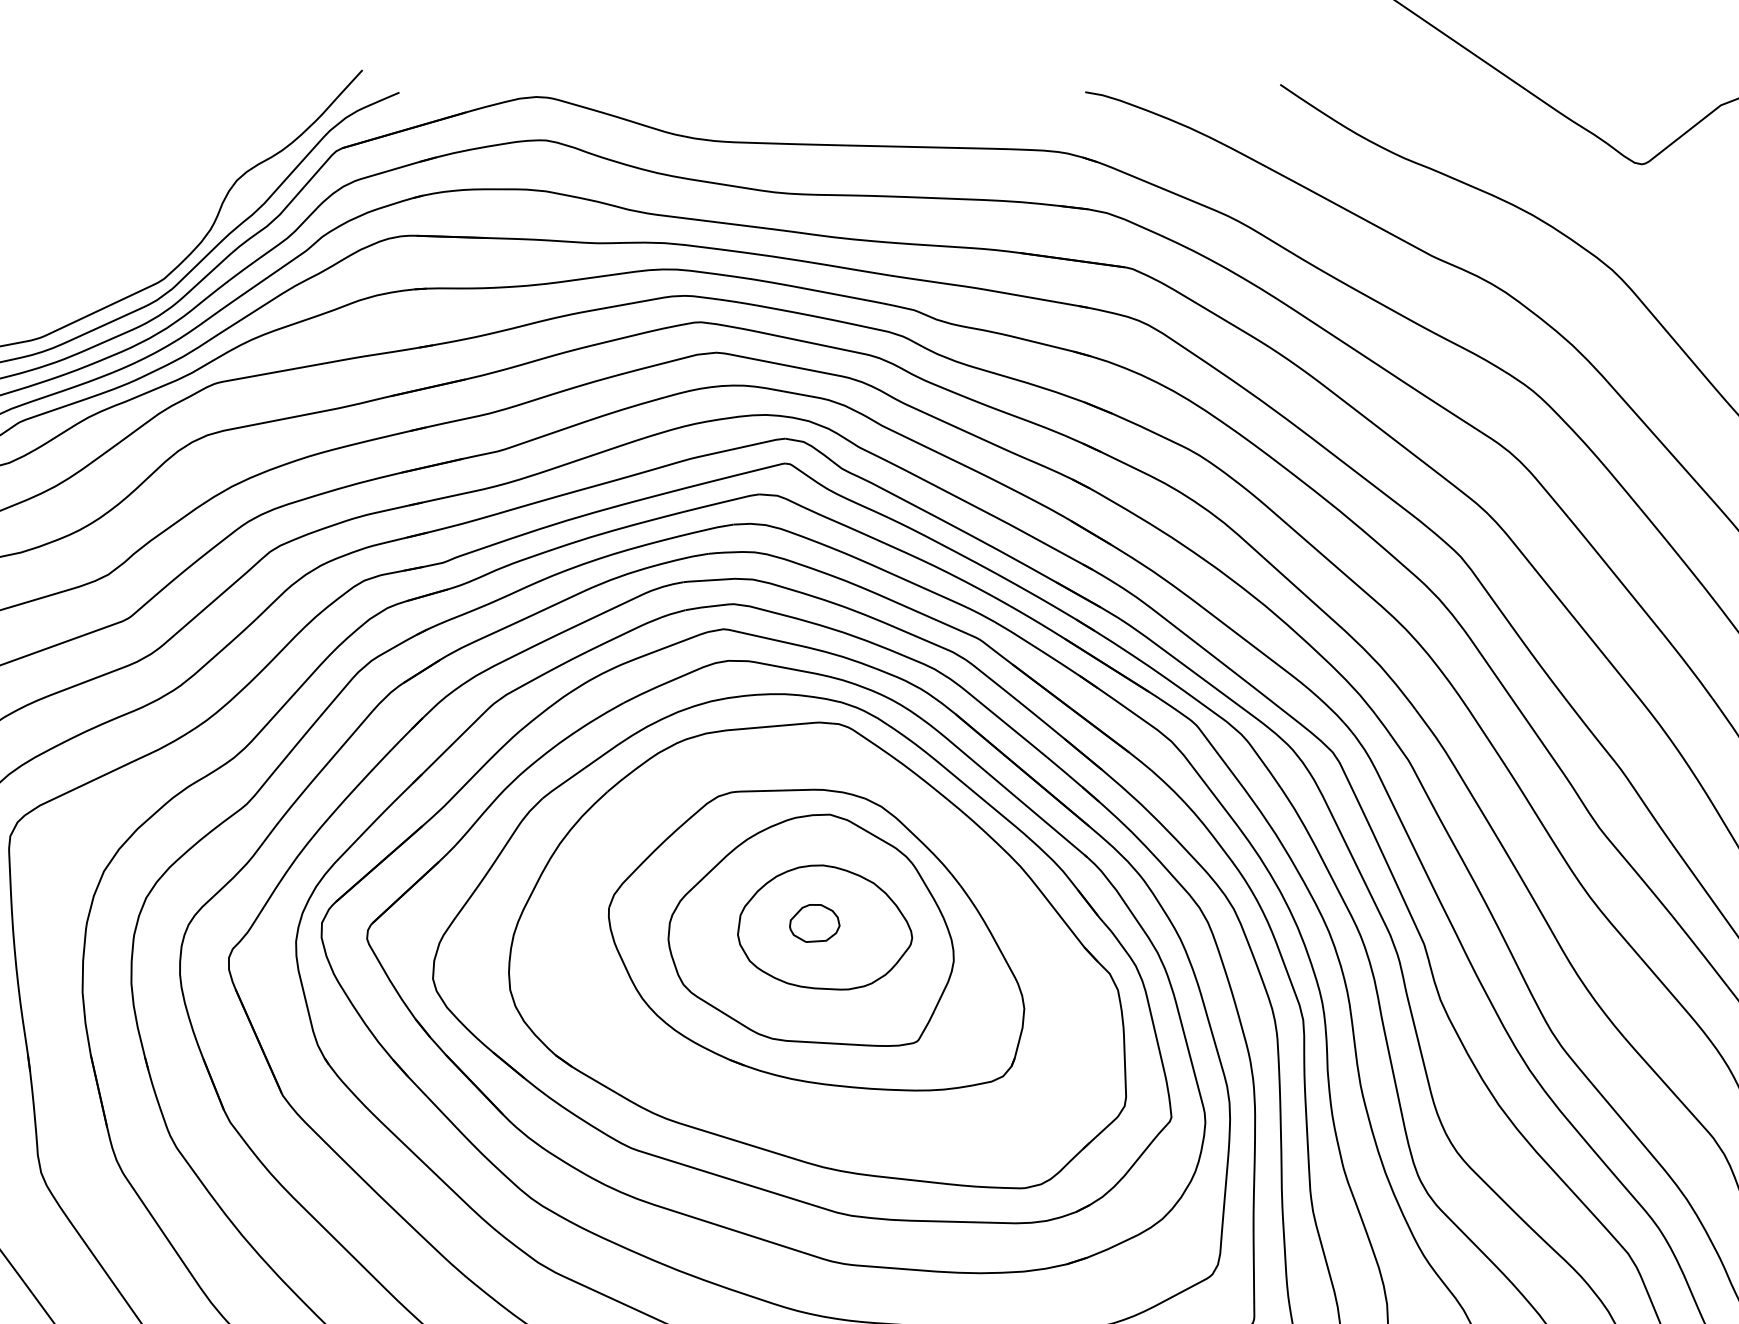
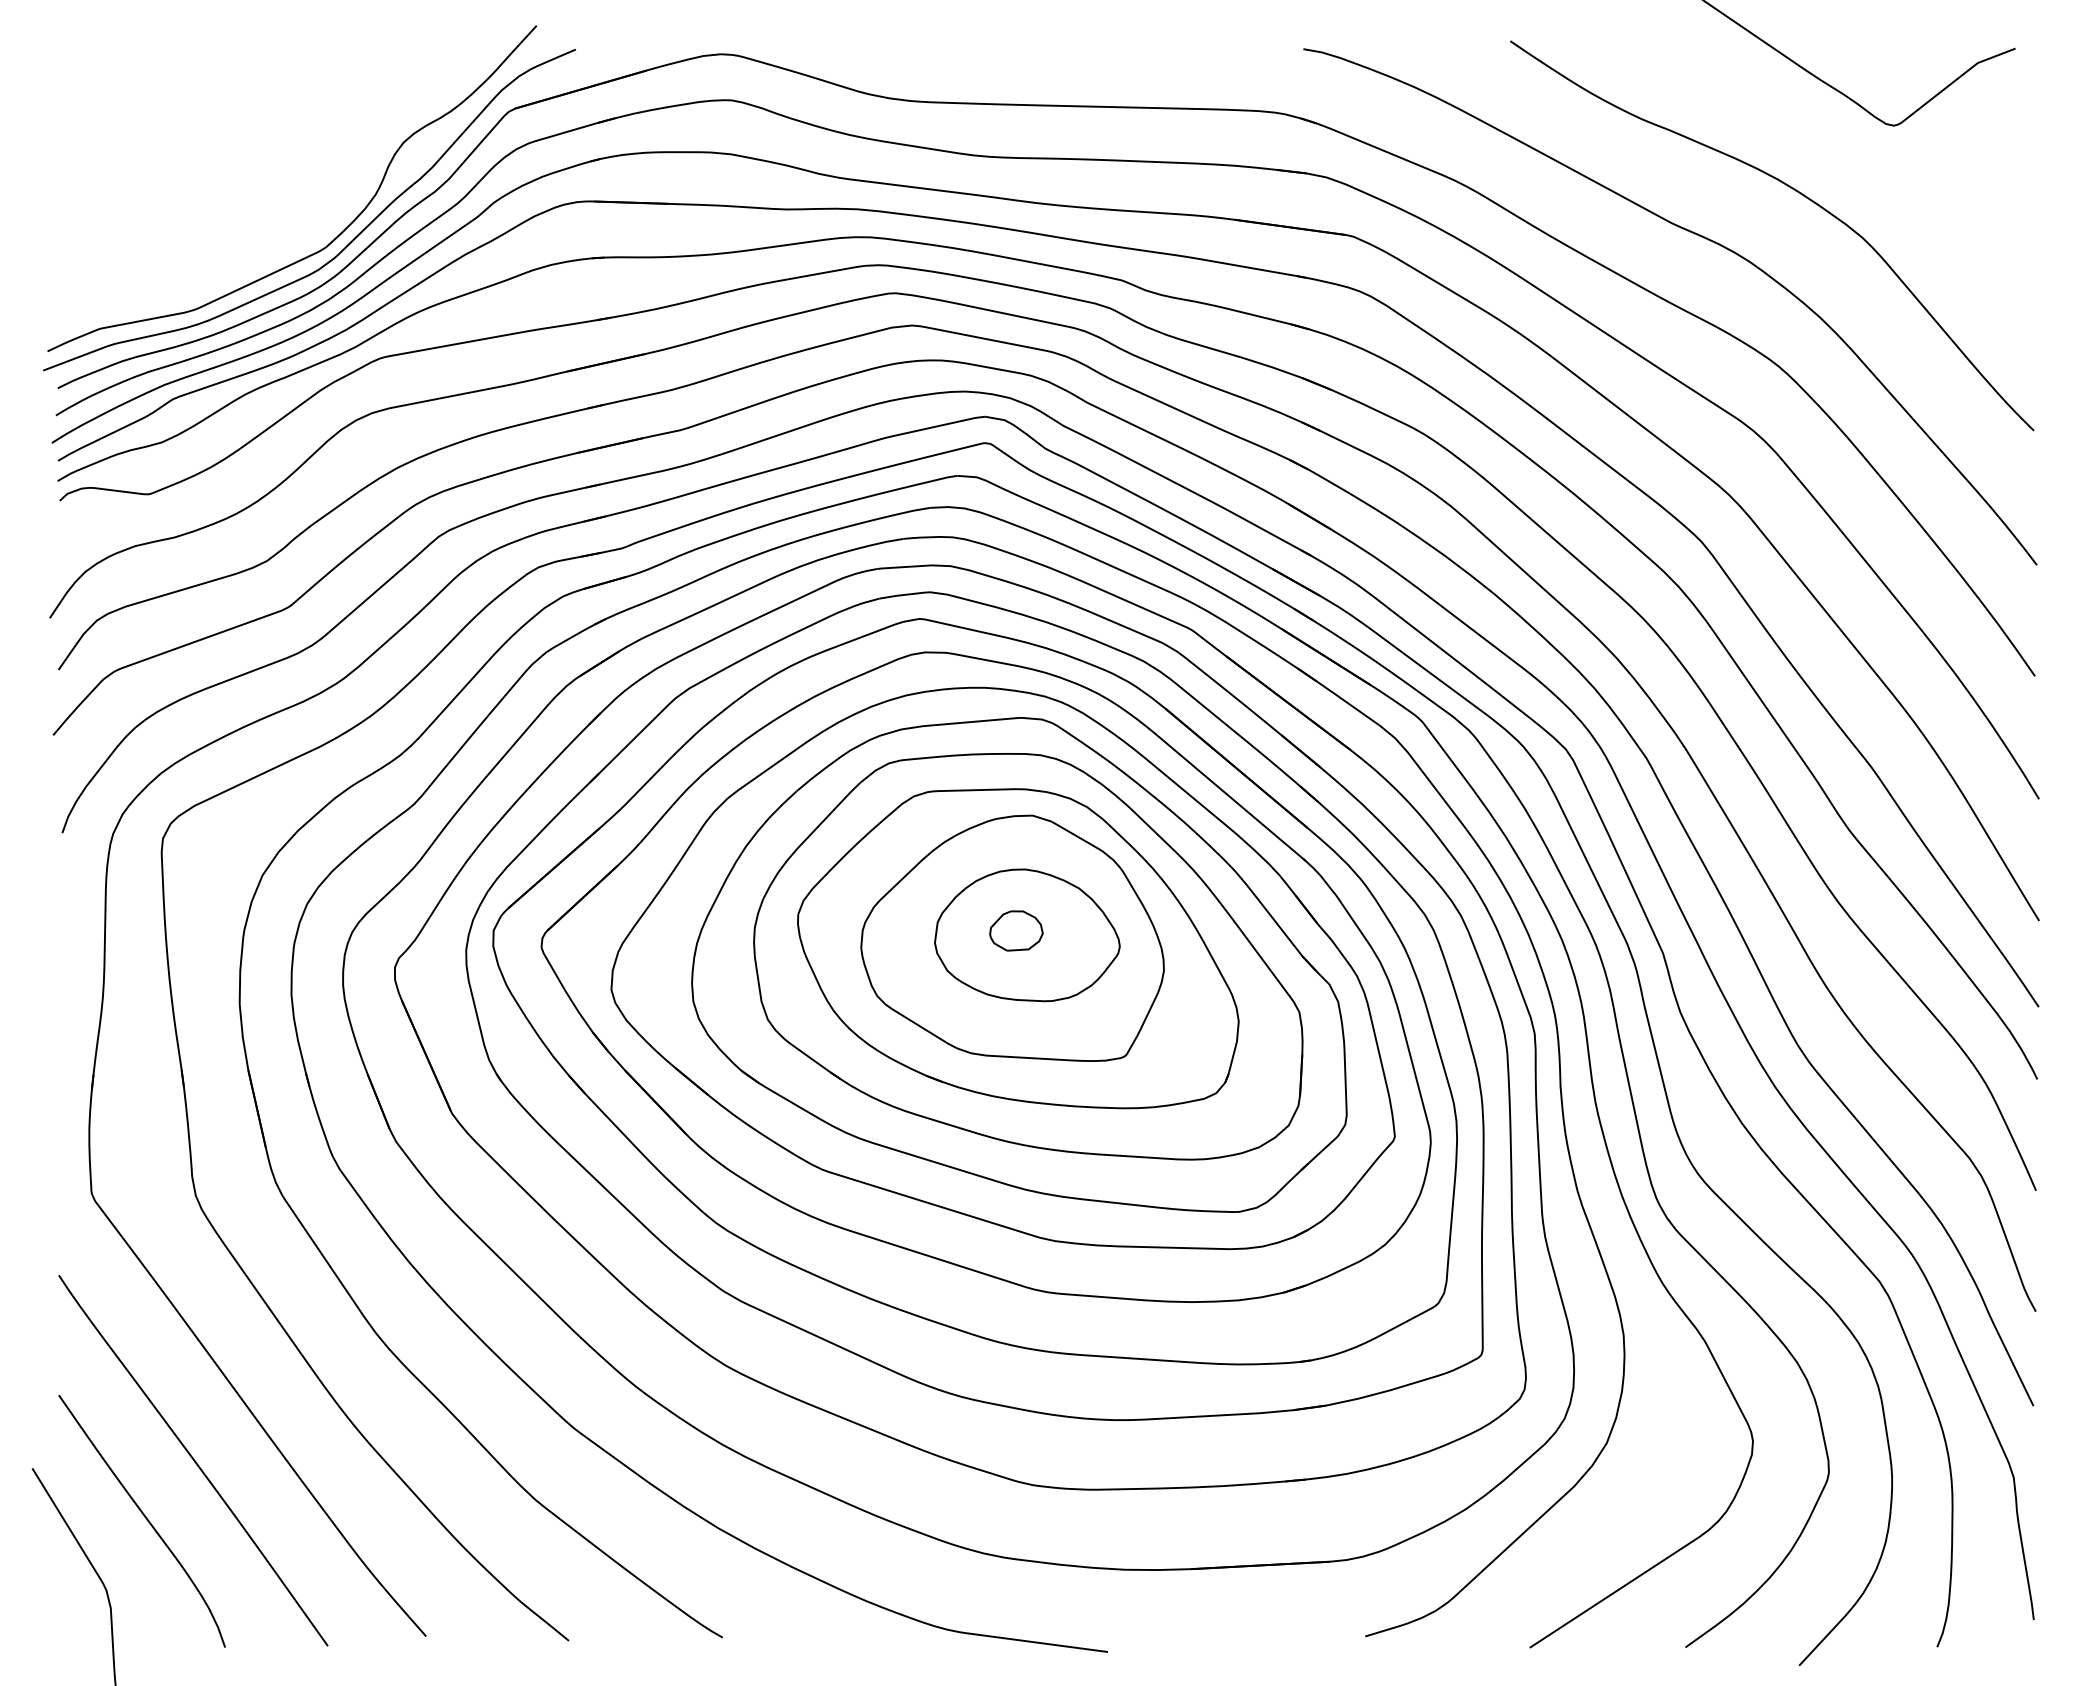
part: (826, 947) -> (1028, 956), added

